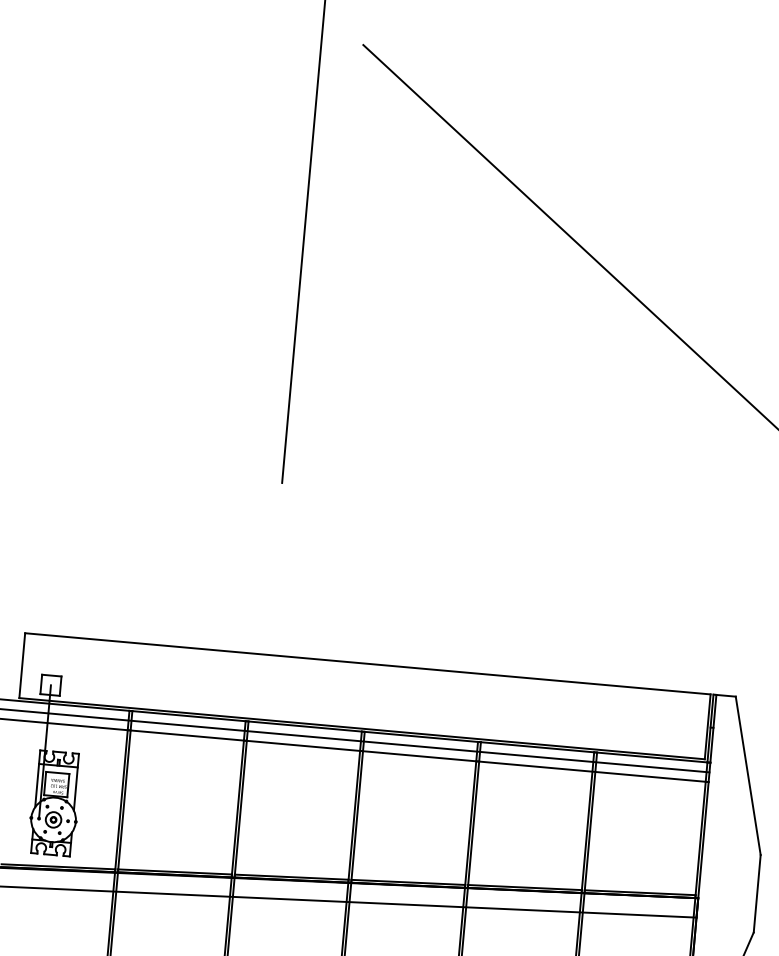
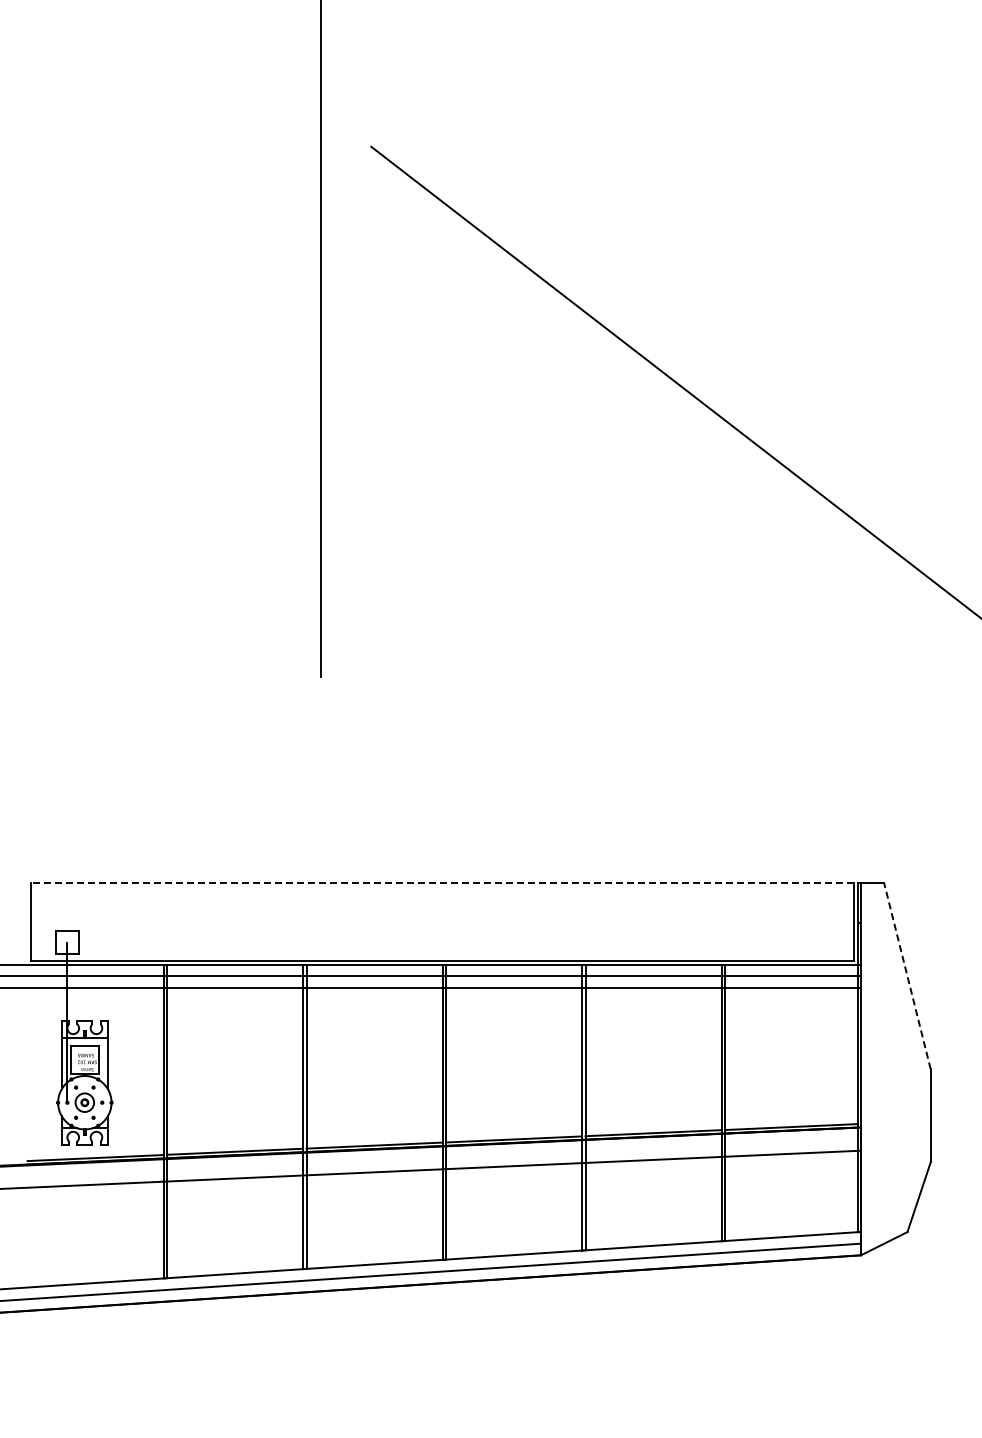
line: (367, 663) -> (442, 883), solid -> dashed
line: (748, 775) -> (907, 976), solid -> dashed

